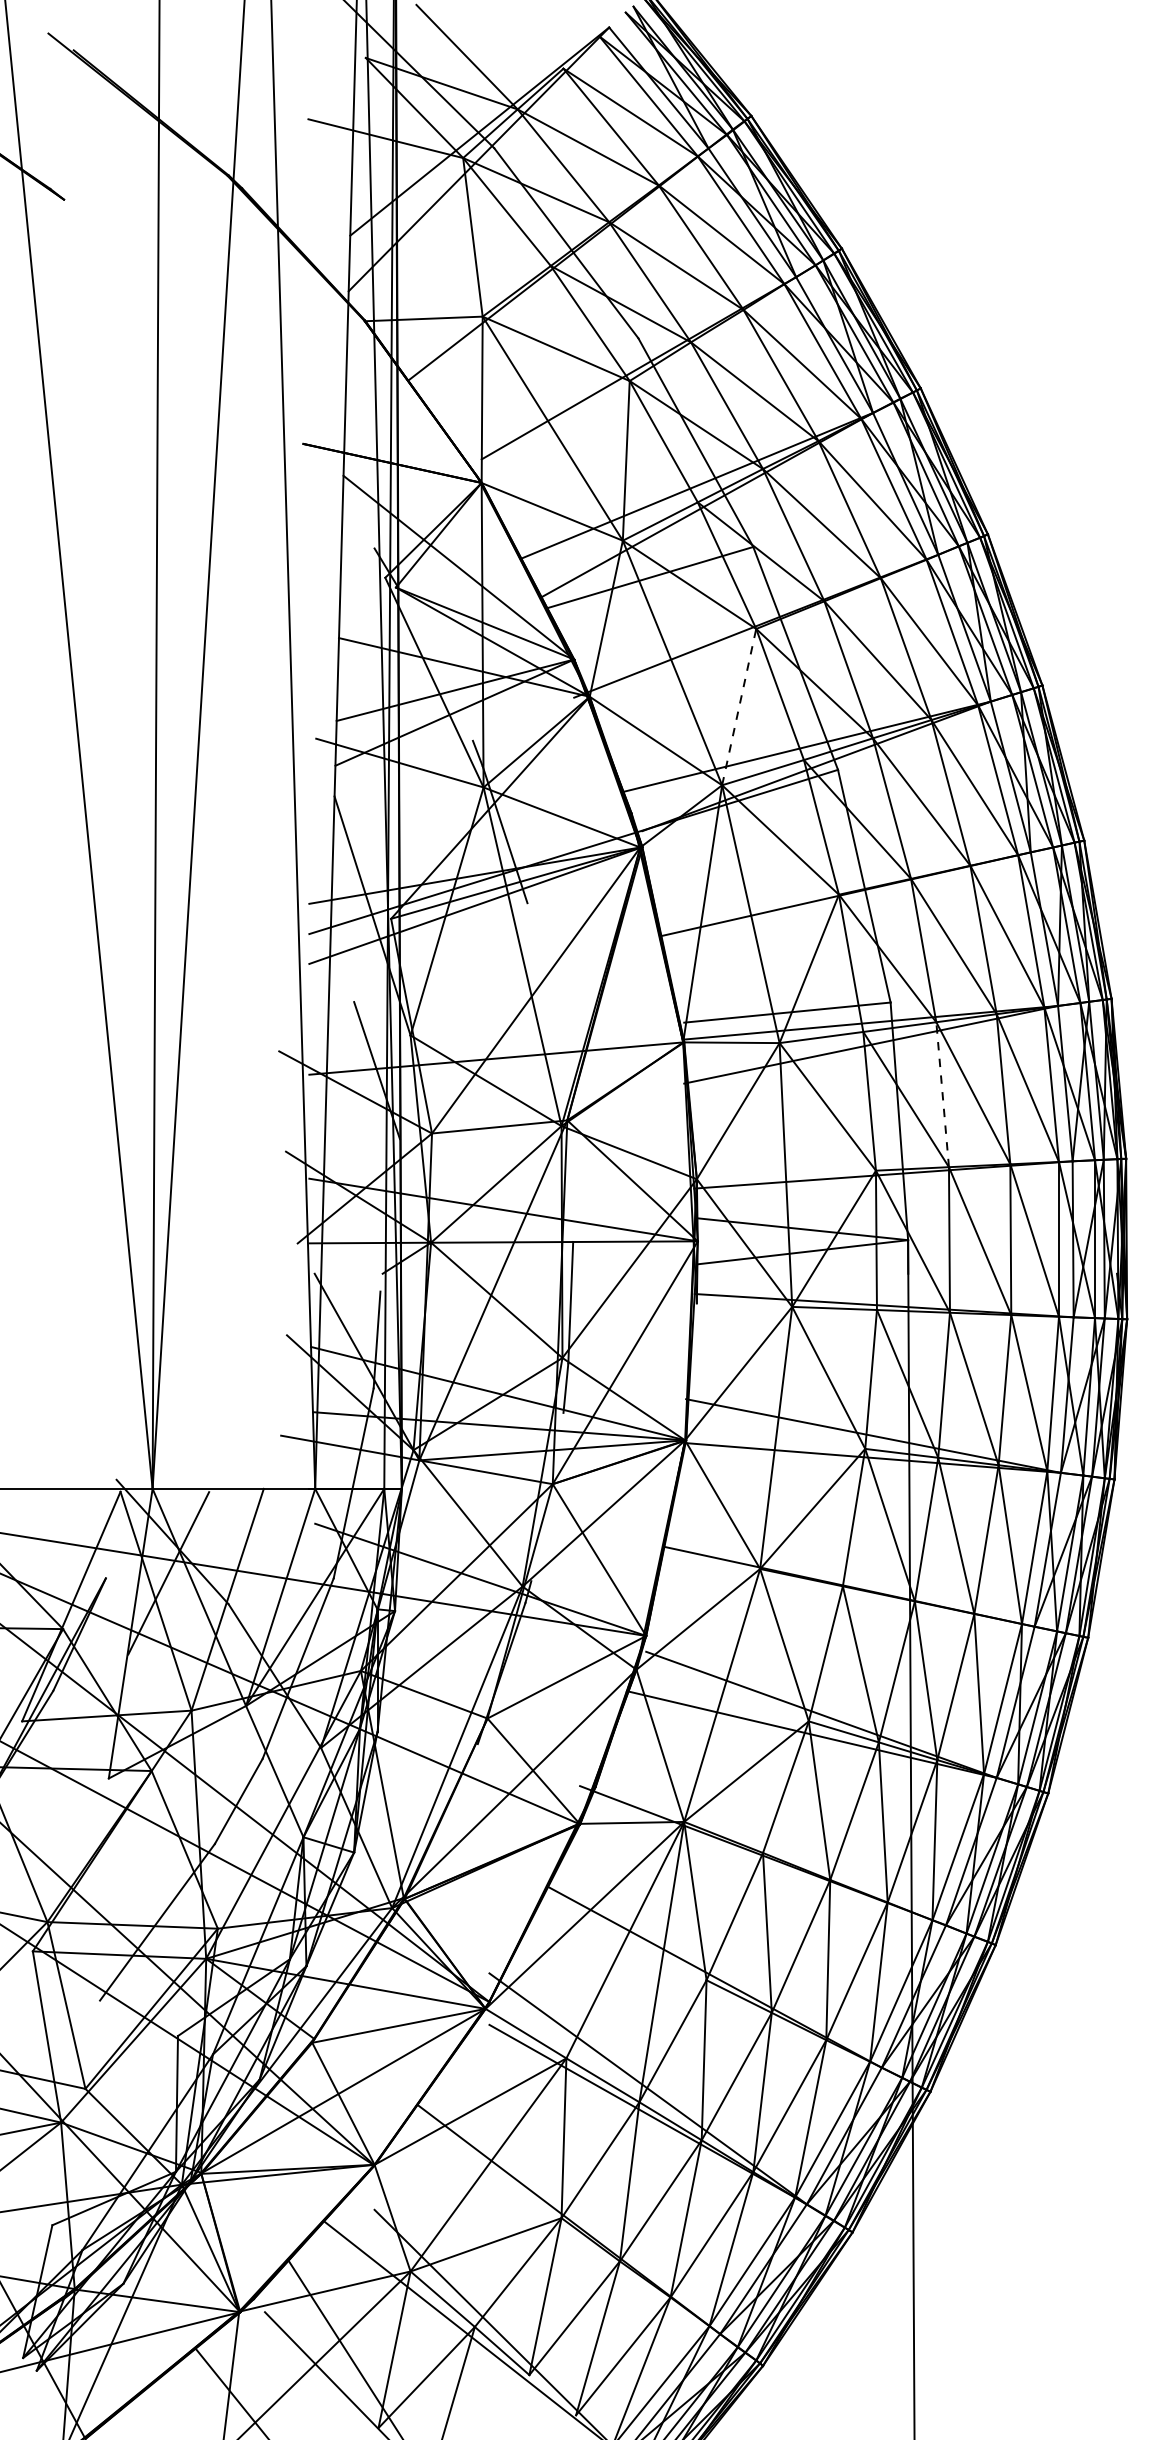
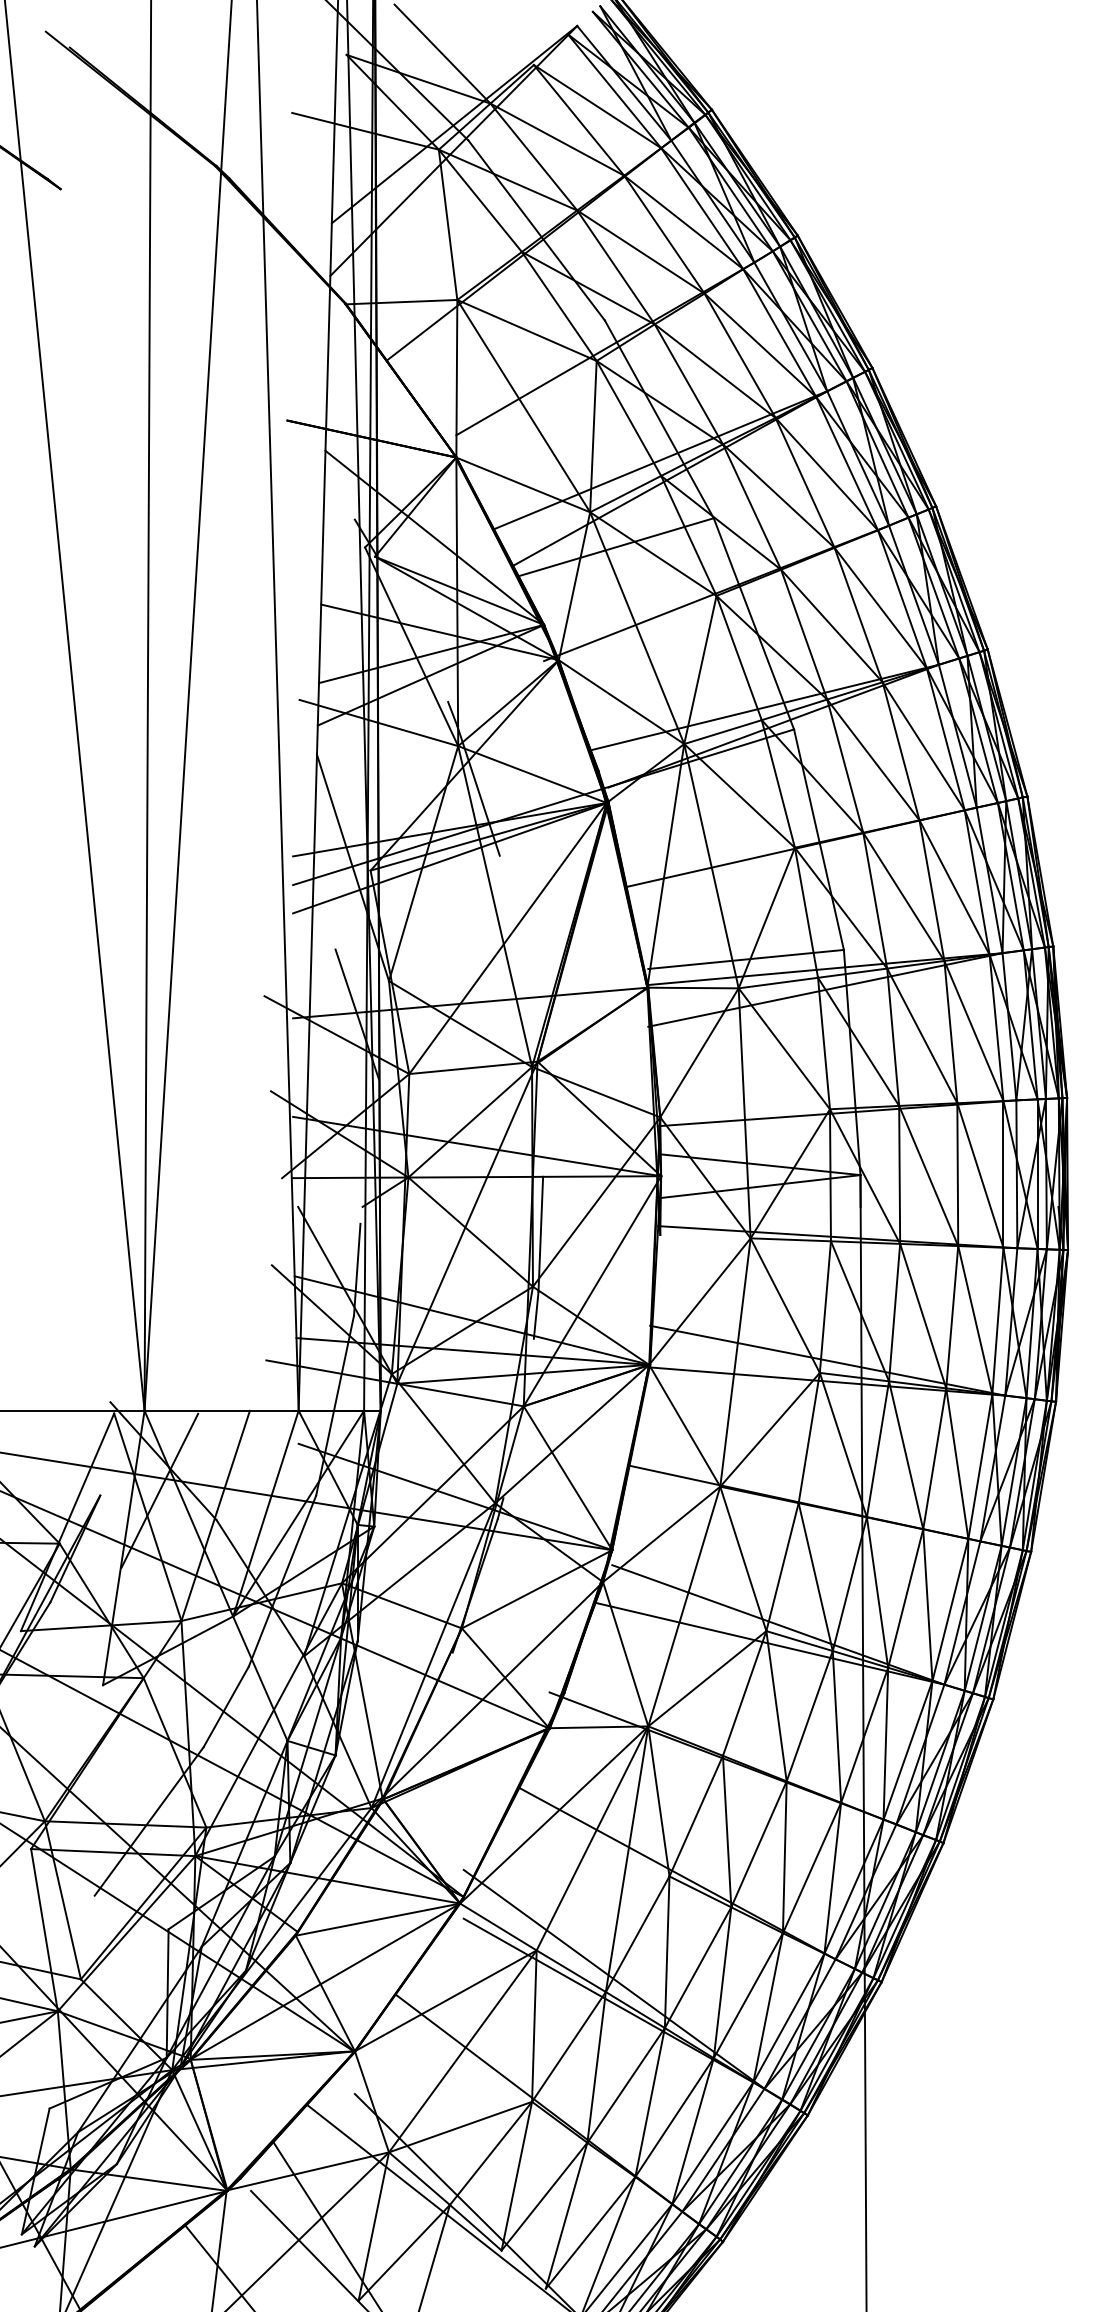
line: (739, 707) -> (700, 670), dashed -> solid
line: (942, 1094) -> (893, 1037), dashed -> solid

